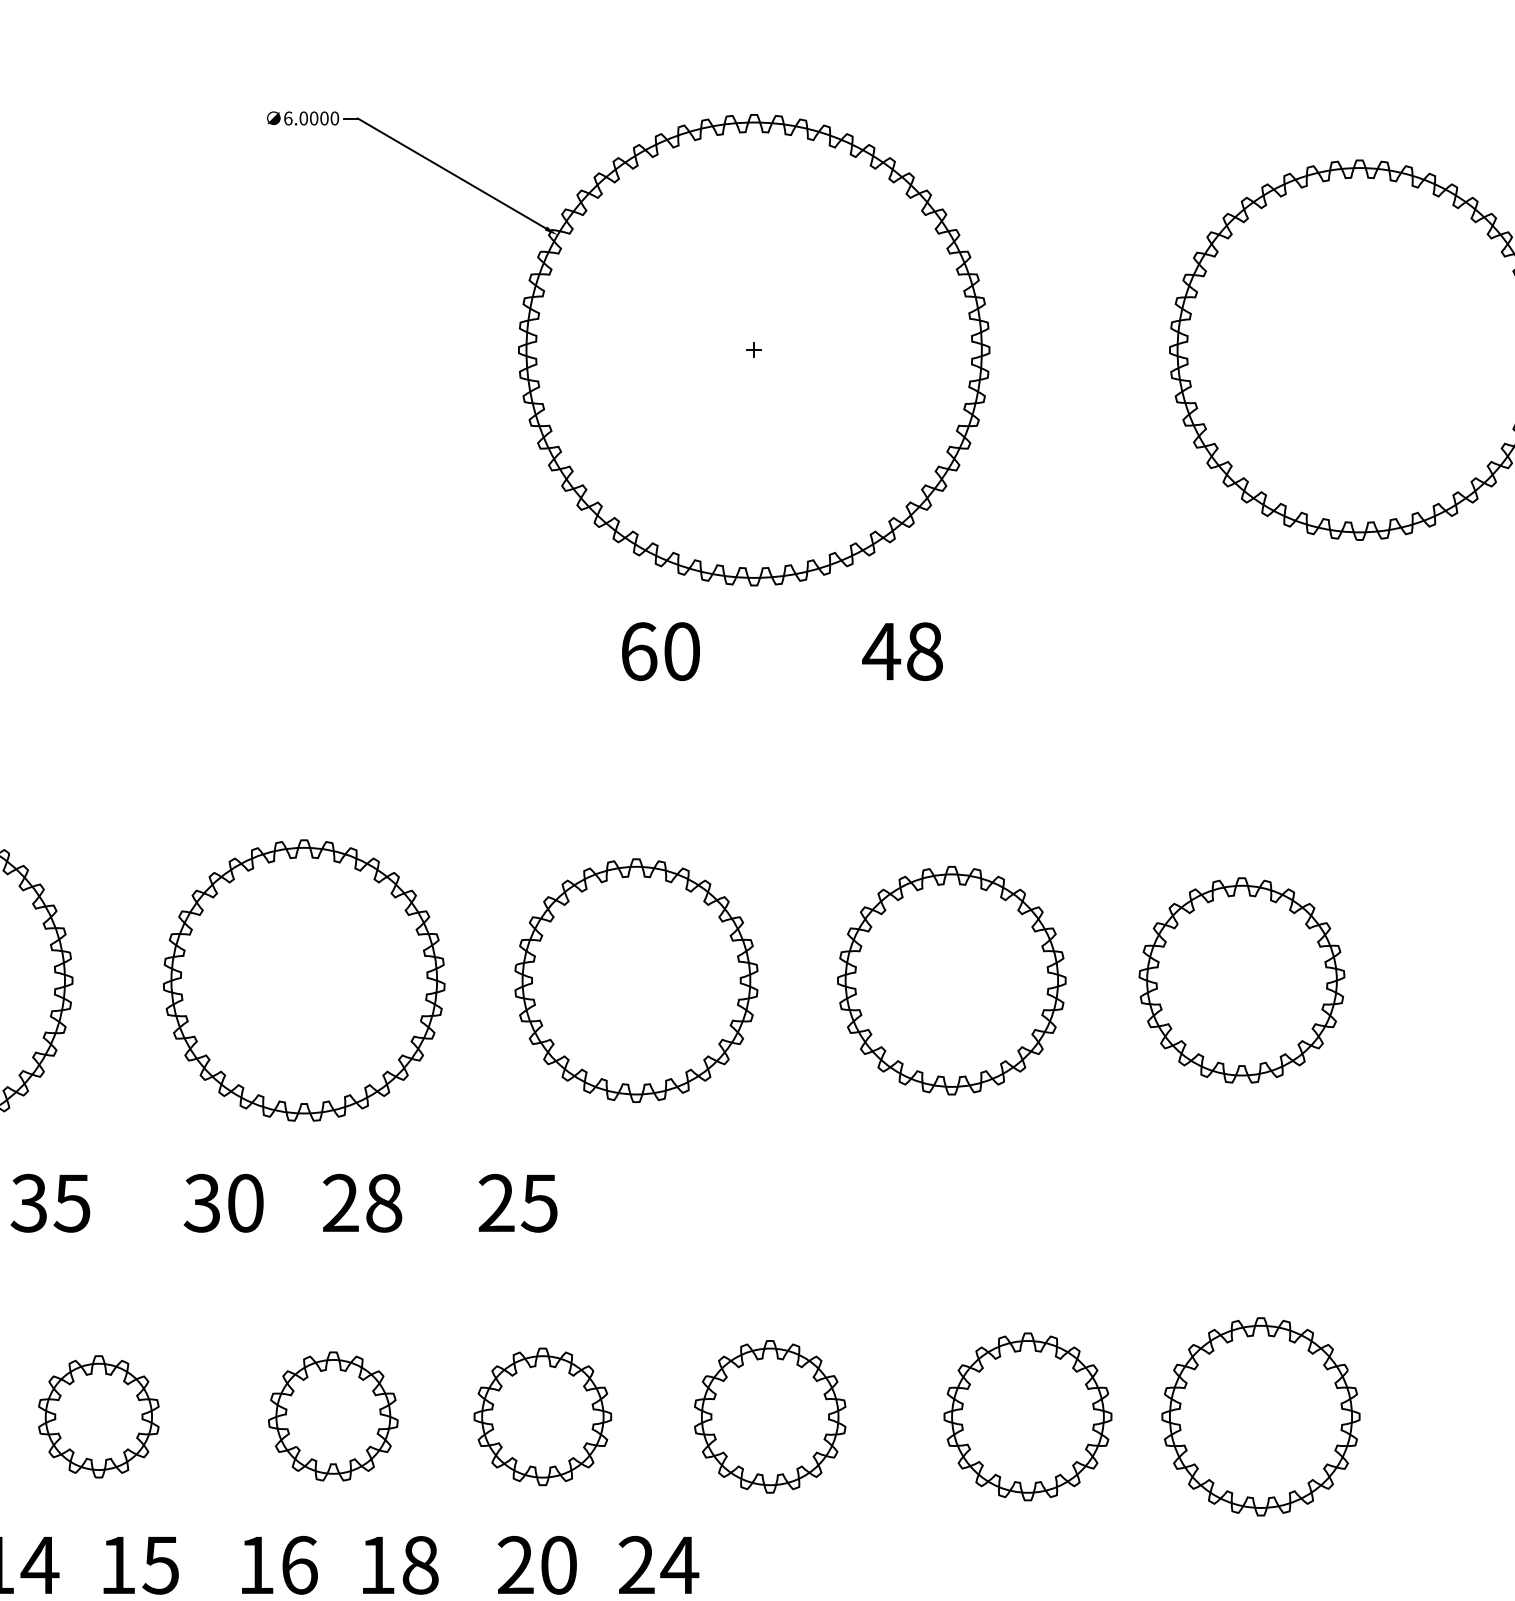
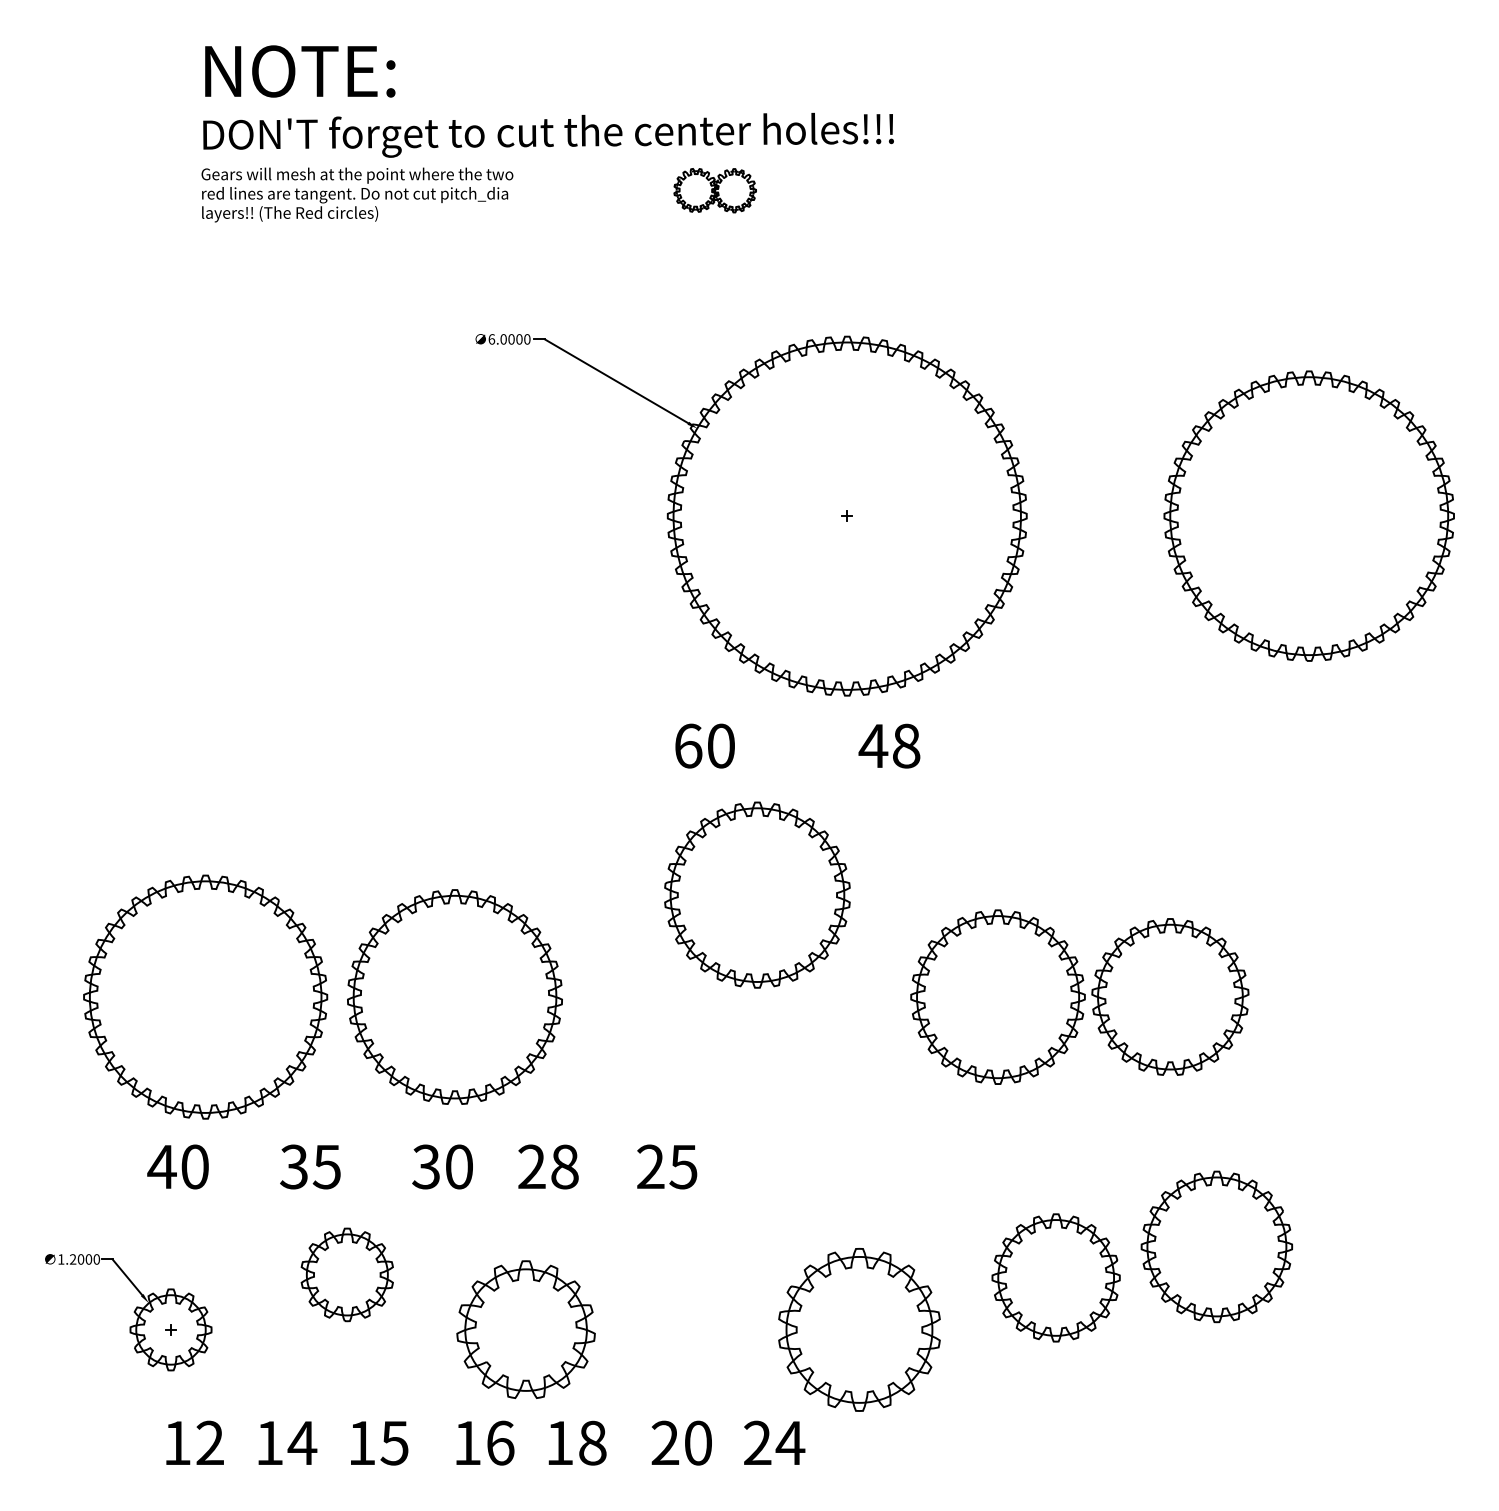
text: (782, 650) -> (797, 745), moved
part: (303, 979) -> (454, 996), moved
part: (636, 979) -> (757, 894), moved
part: (1242, 979) -> (1170, 996), moved
part: (97, 1416) -> (346, 1274), moved
part: (333, 1416) -> (526, 1329), size x1.4
part: (543, 1416) -> (686, 1329), removed
part: (770, 1416) -> (859, 1329), size x1.4
part: (1027, 1416) -> (1055, 1277), moved
part: (1260, 1416) -> (1216, 1246), moved

